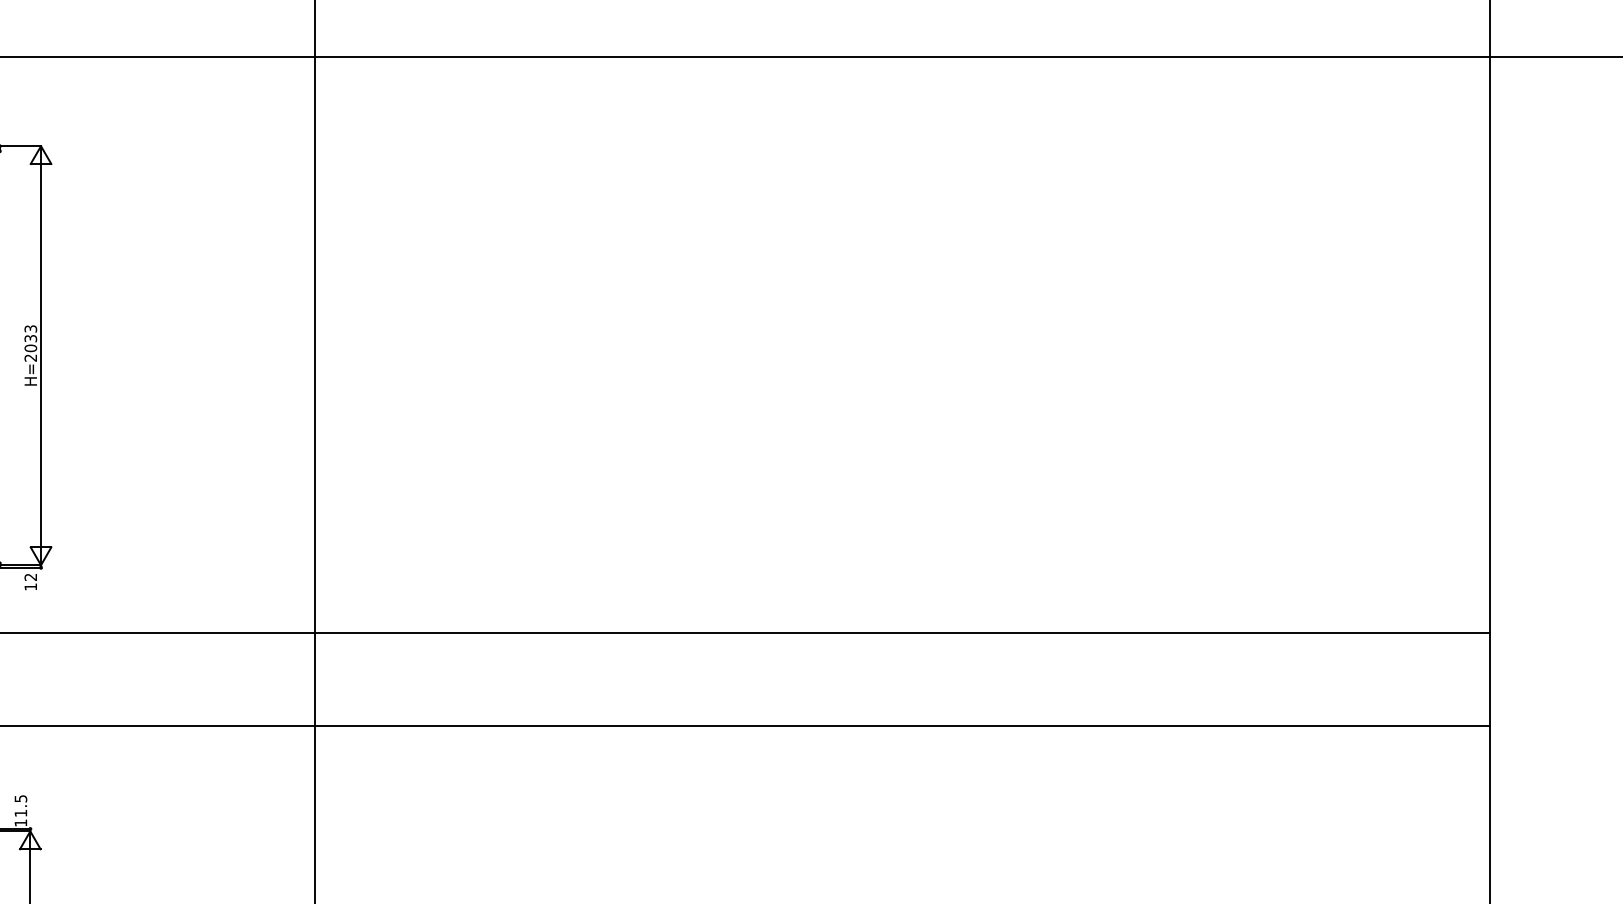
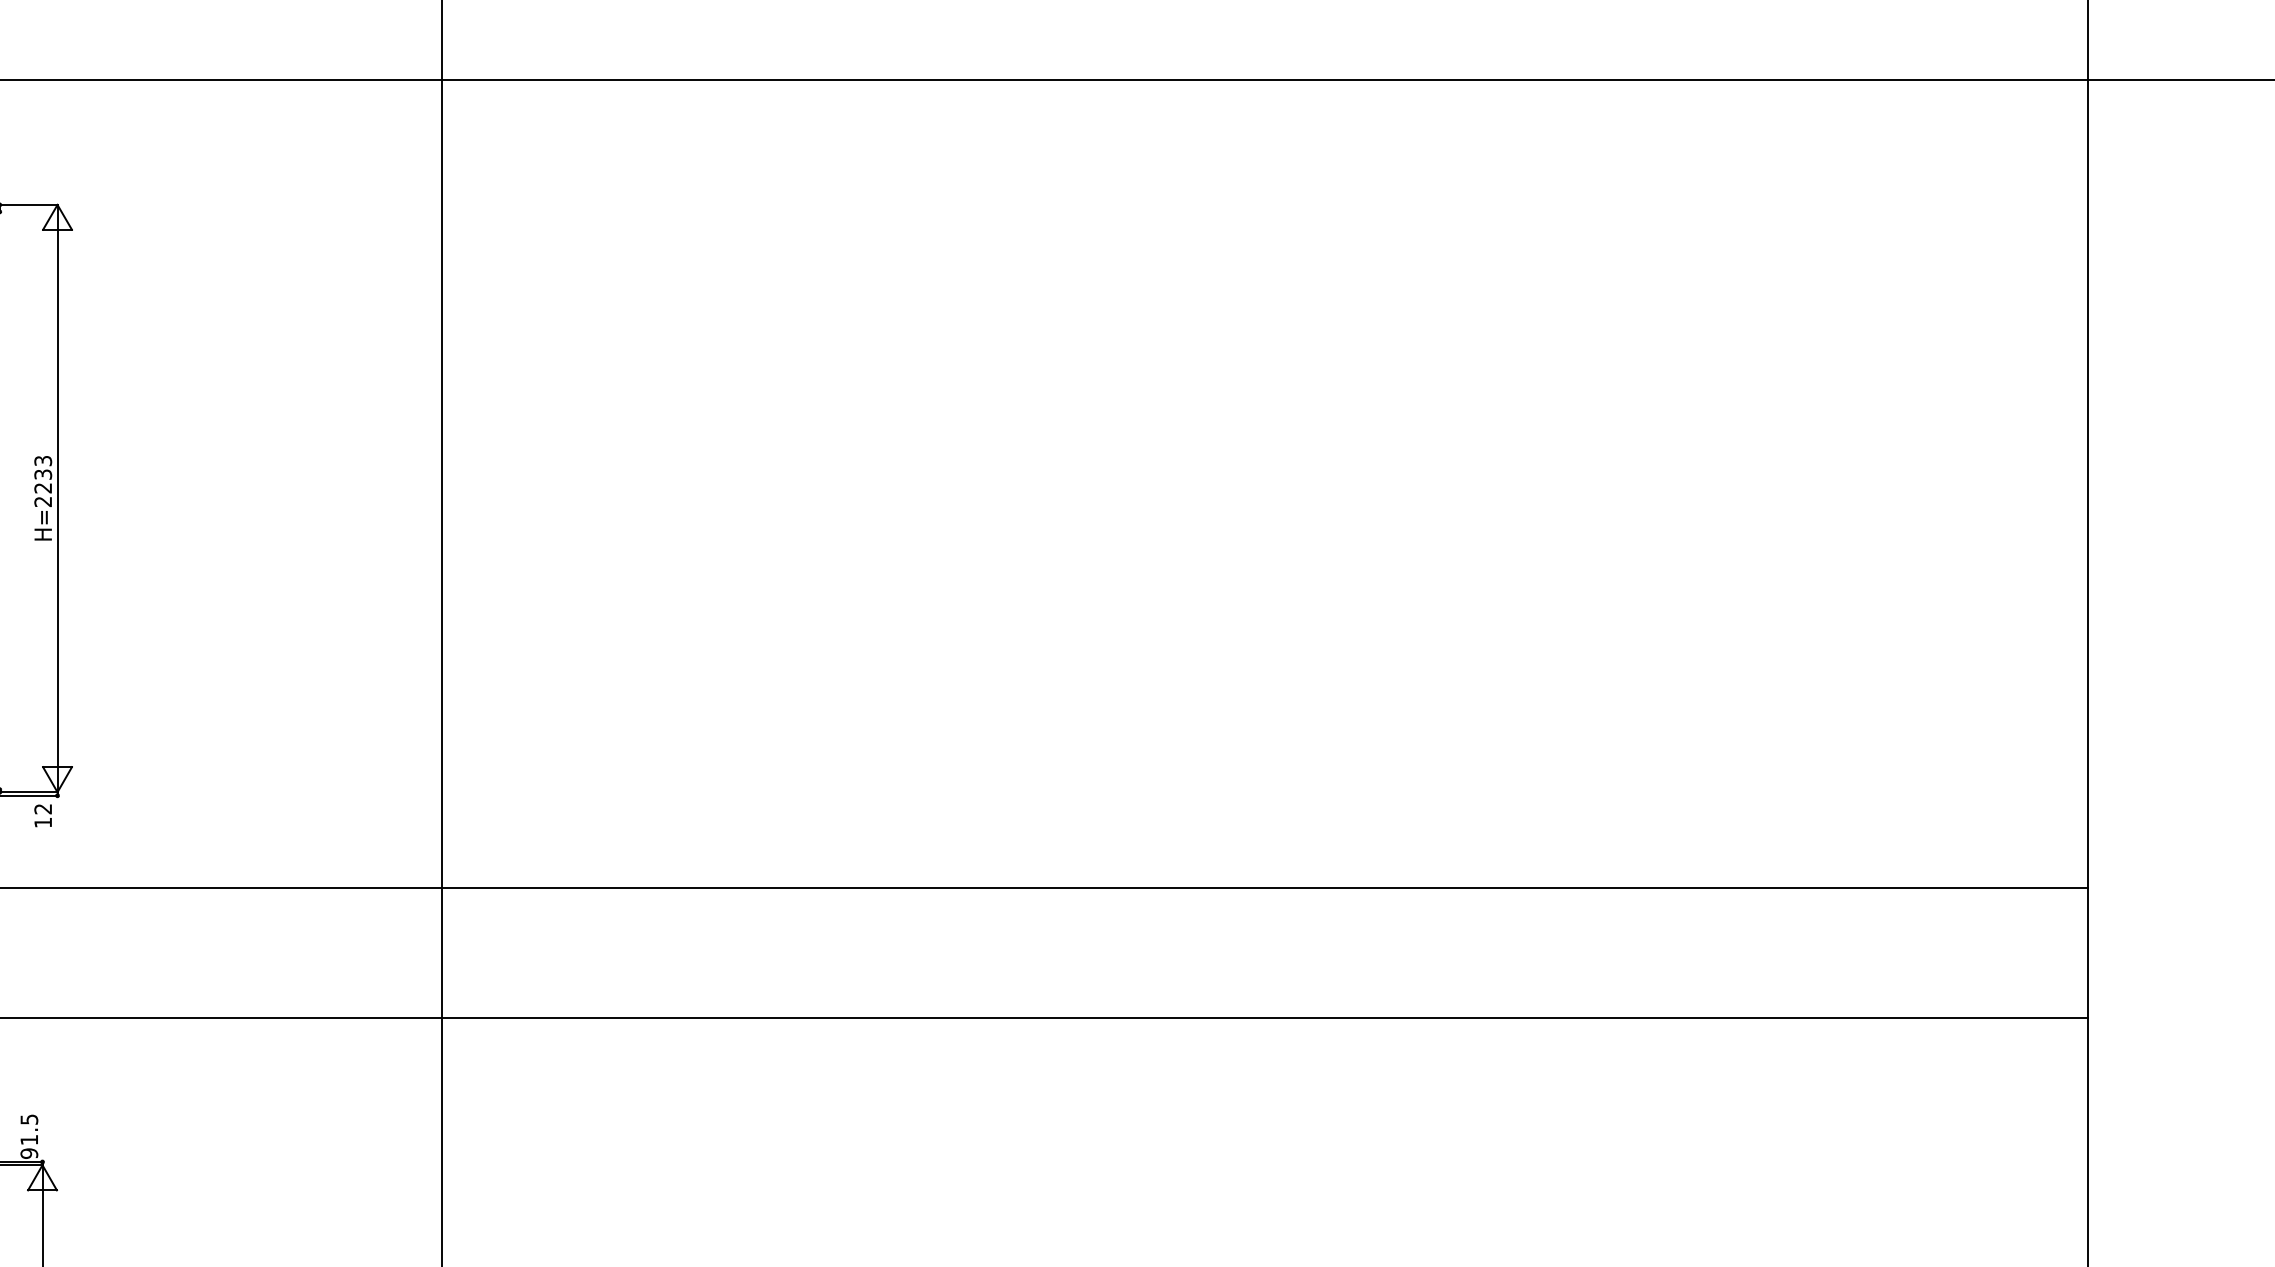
text: (30, 348) -> (42, 488), H=2033 -> H=2233
text: (20, 822) -> (28, 1152), 11.5 -> 91.5

